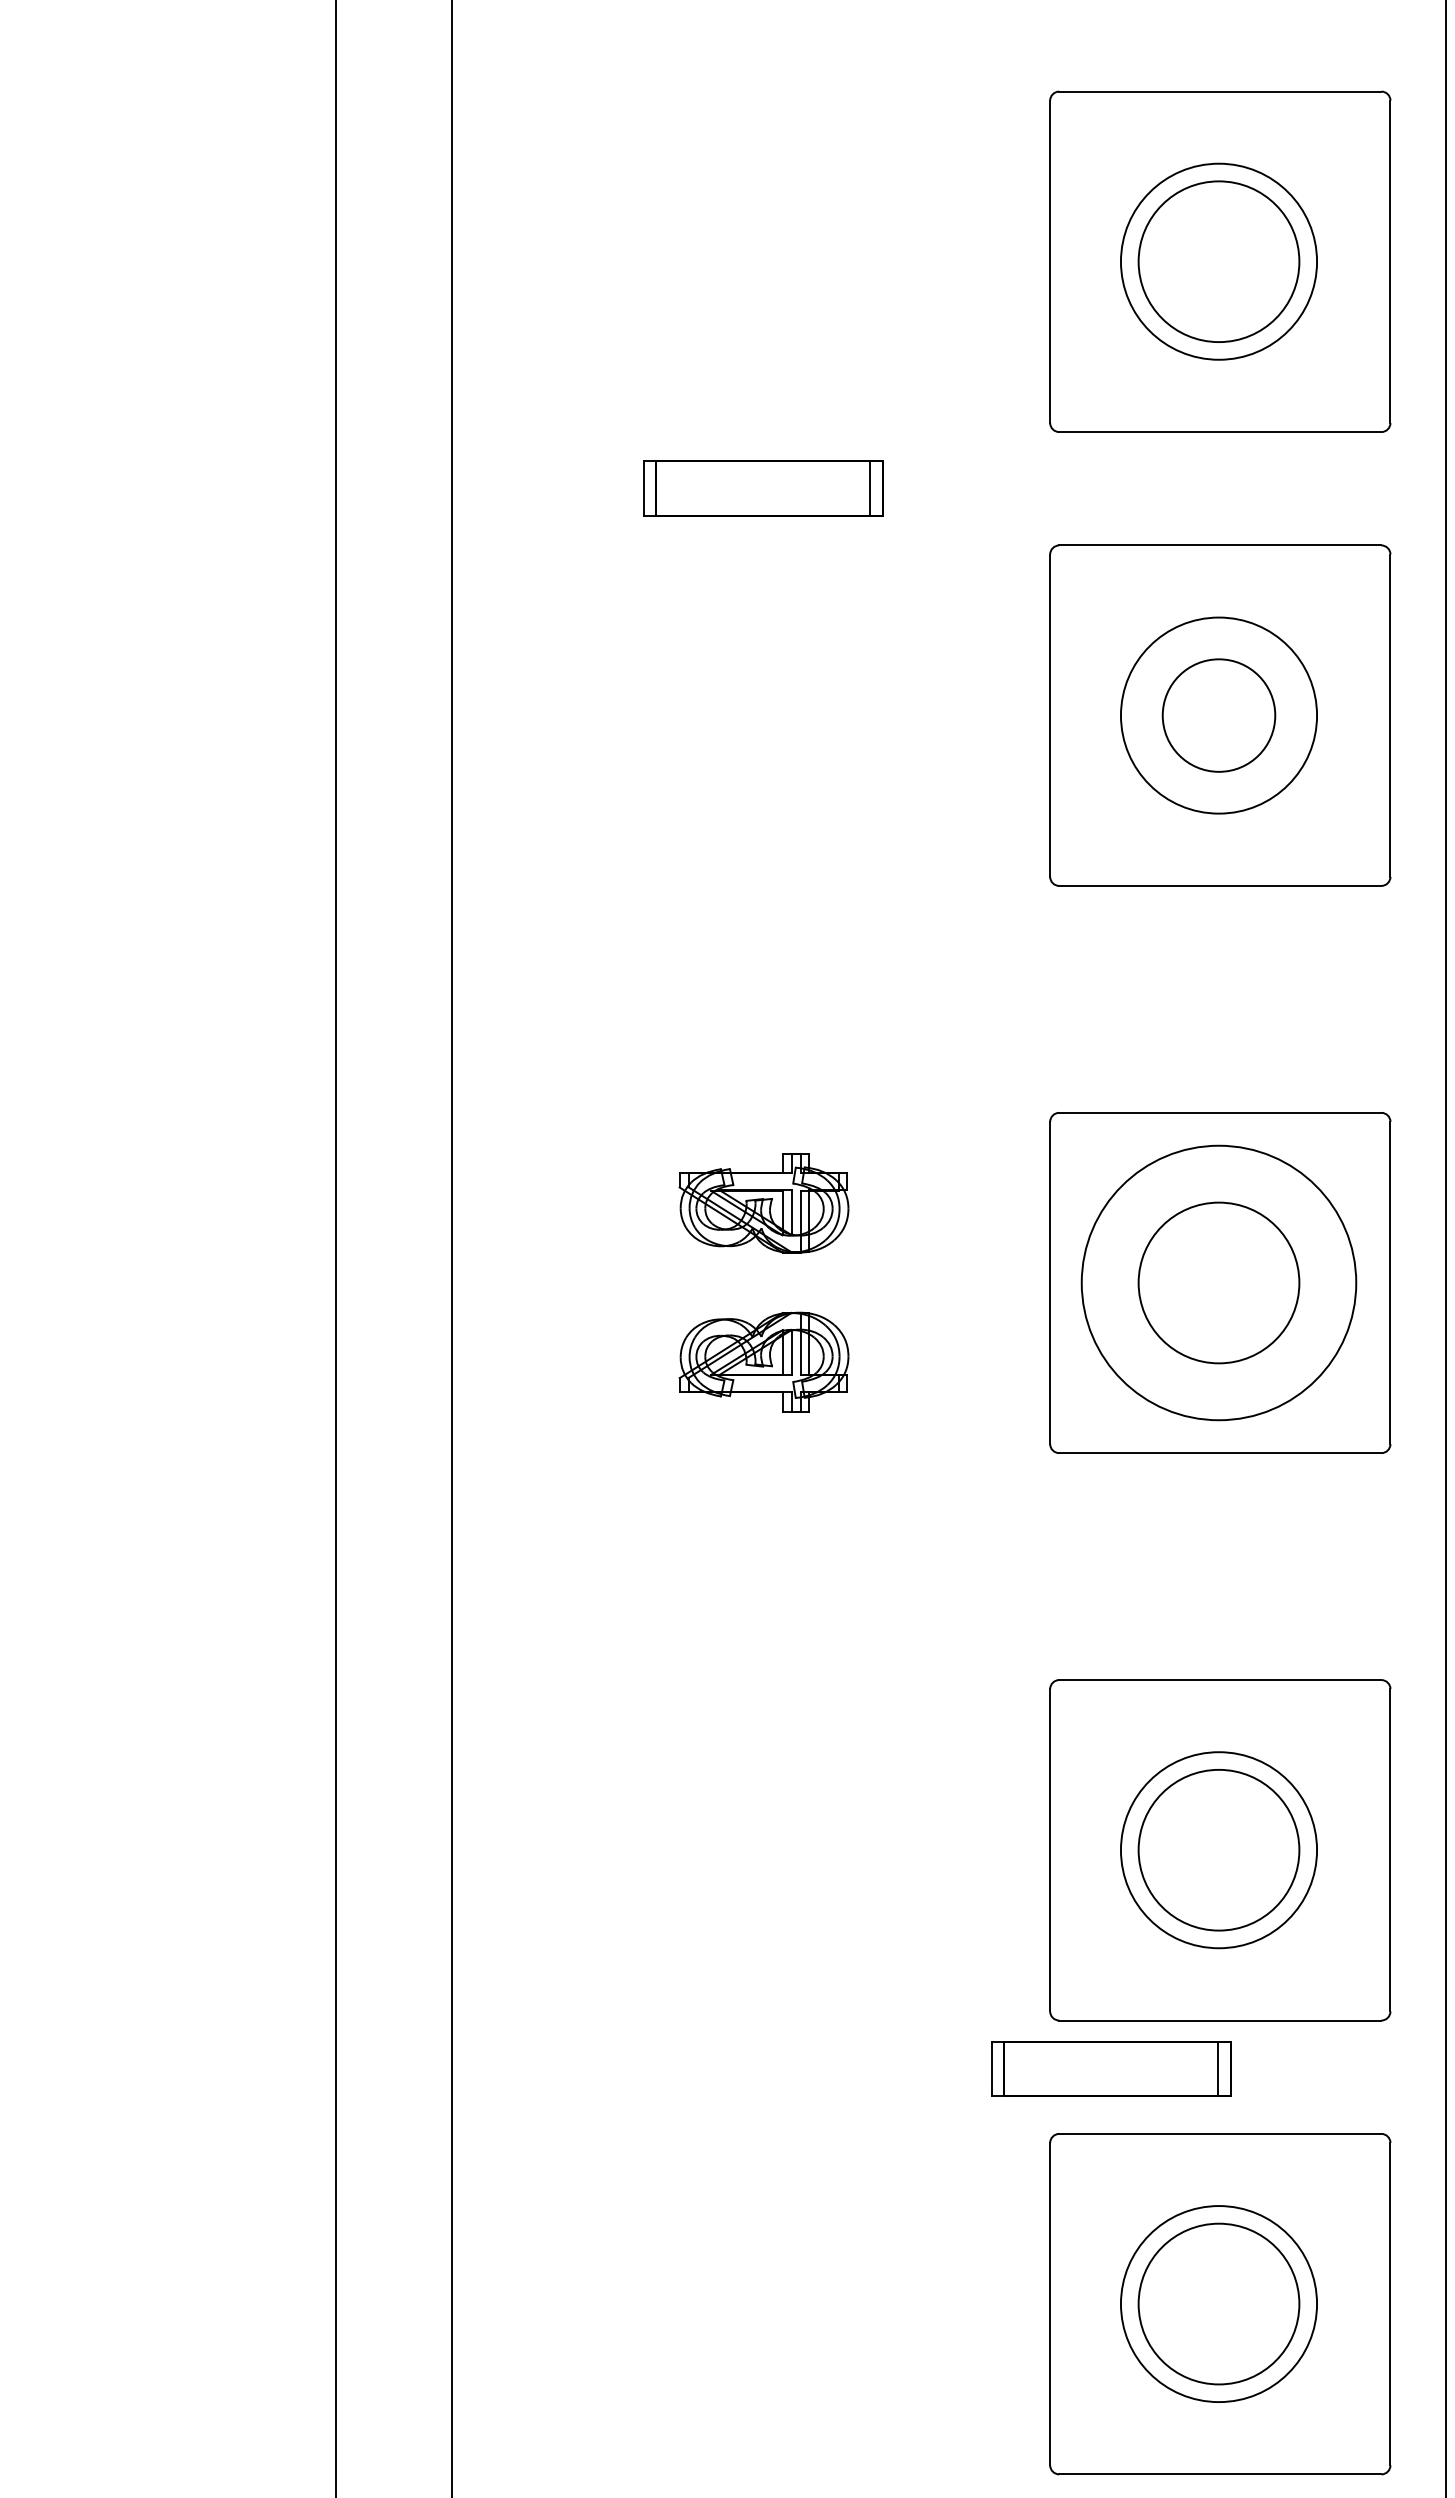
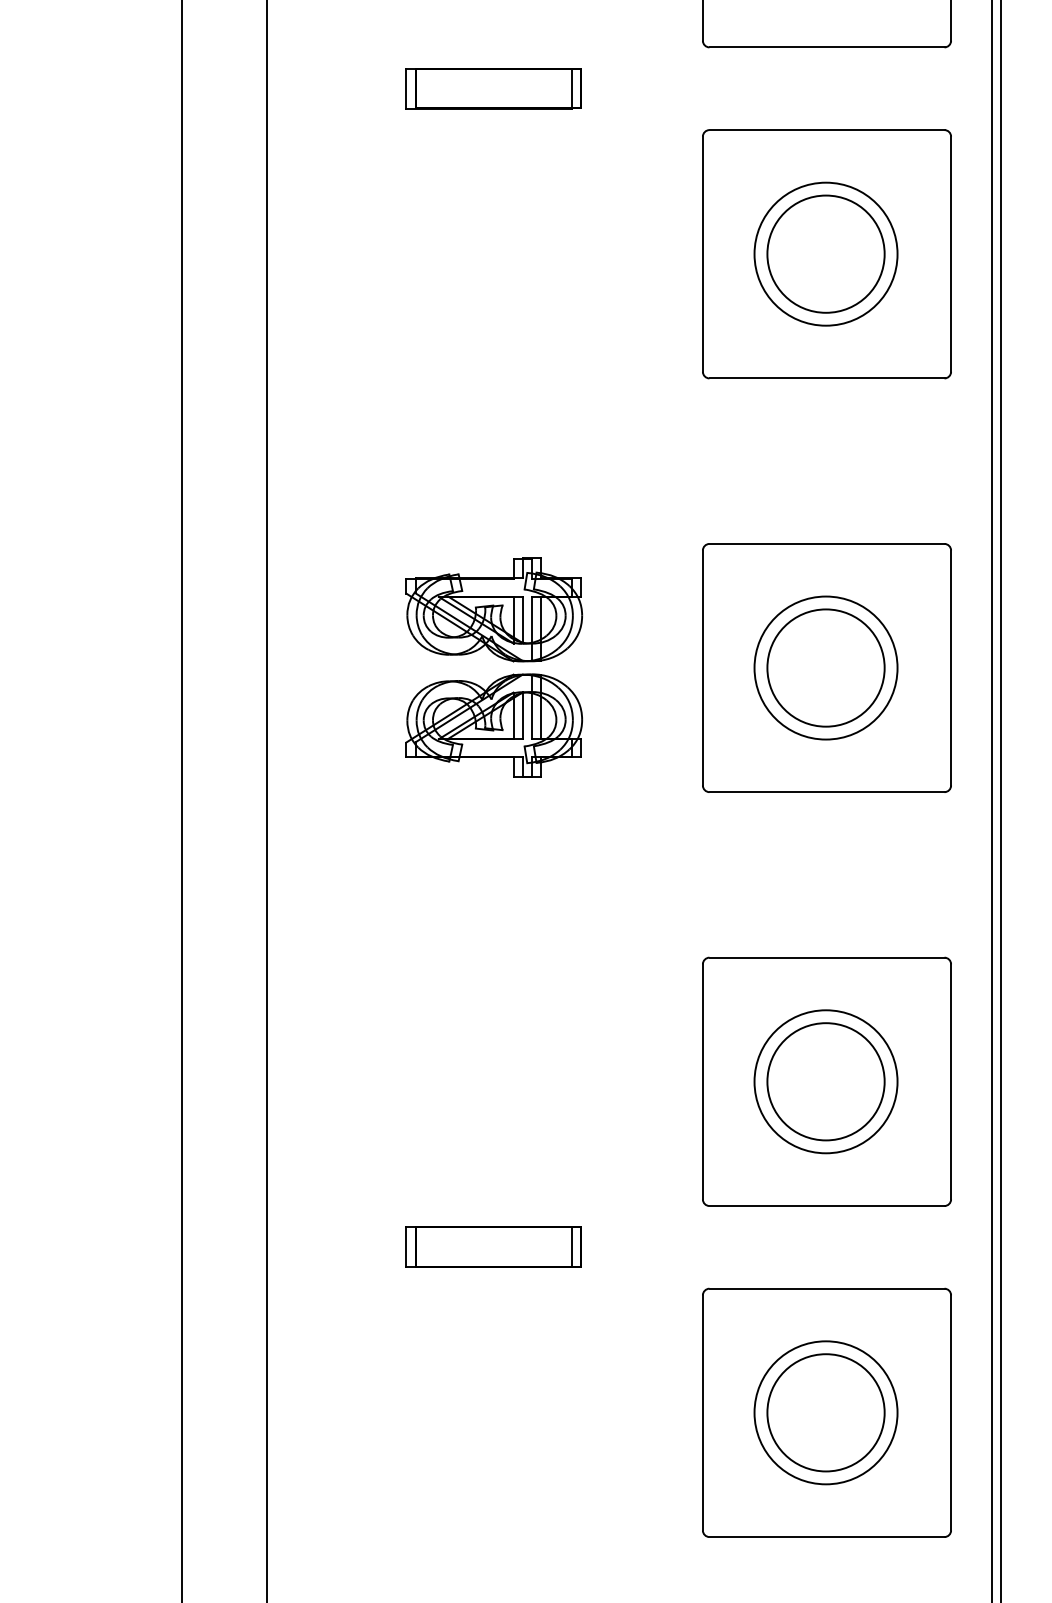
circle: (1218, 715) -> (825, 254), size x1.43
part: (763, 1202) -> (493, 609), size x1.43
circle: (1218, 1282) -> (825, 667), size x0.71
part: (763, 1361) -> (493, 725), size x1.43
part: (1111, 2068) -> (493, 1246), moved

